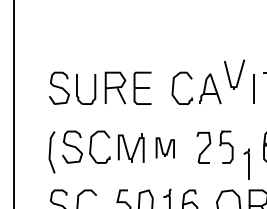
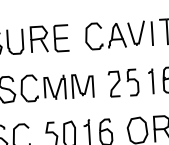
part: (234, 74) -> (136, 33), moved
part: (165, 147) -> (83, 85), size x1.43
part: (246, 163) -> (150, 80), moved

